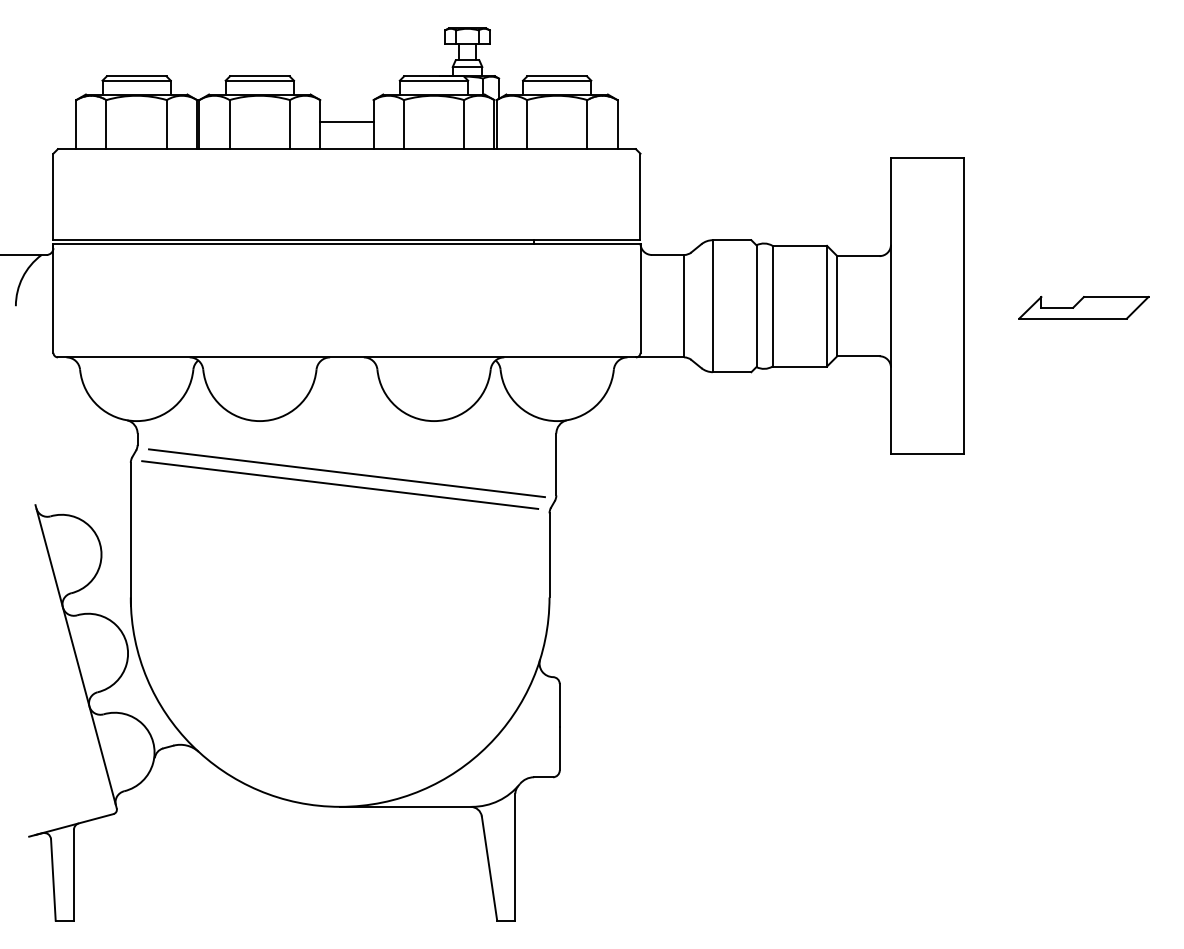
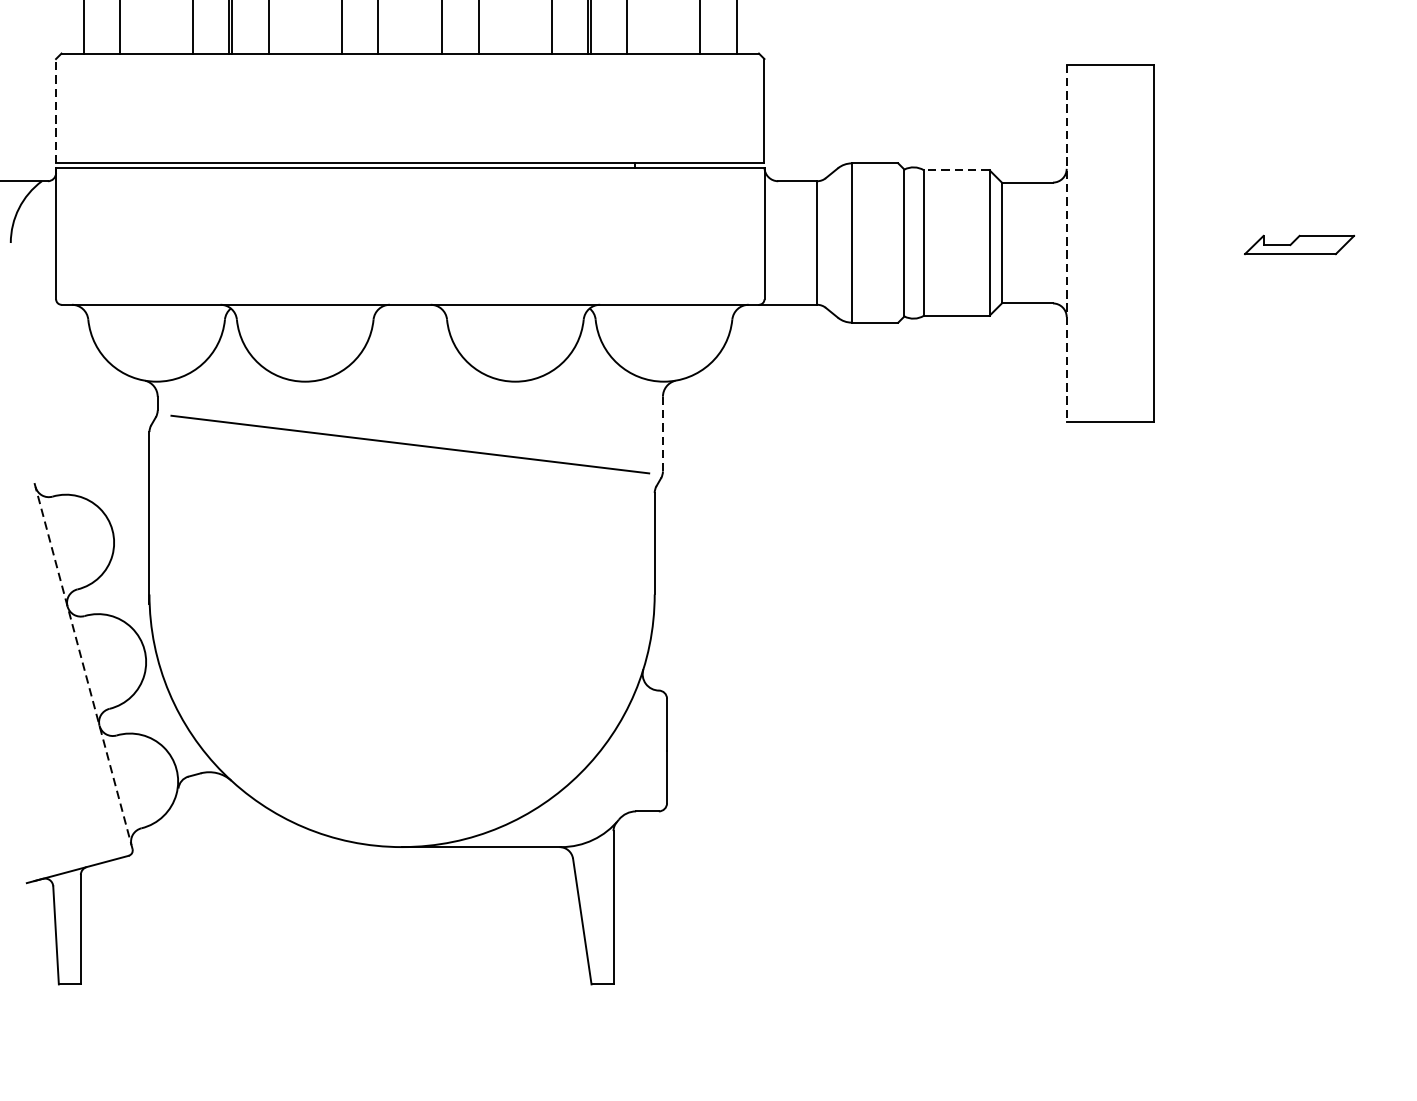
line: (346, 122) -> (409, 21), removed
line: (53, 196) -> (56, 110), solid -> dashed
line: (799, 245) -> (956, 169), solid -> dashed
line: (890, 306) -> (1066, 243), solid -> dashed
part: (1083, 307) -> (1298, 244), size x0.7
line: (556, 464) -> (663, 434), solid -> dashed
line: (340, 484) -> (402, 458), removed
line: (76, 657) -> (83, 666), solid -> dashed

